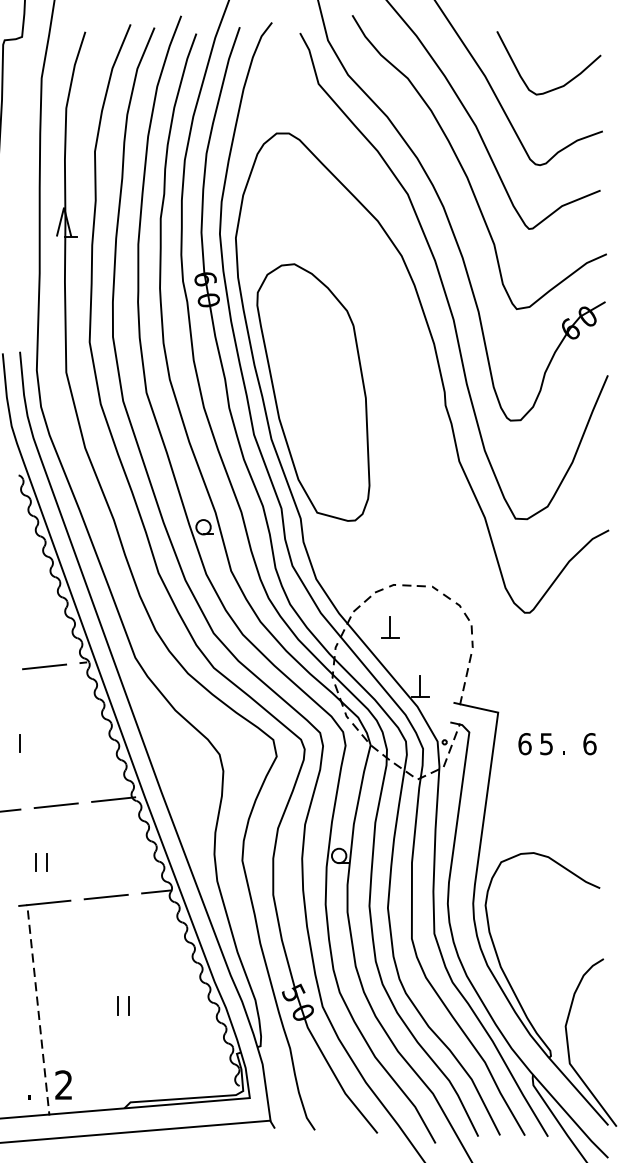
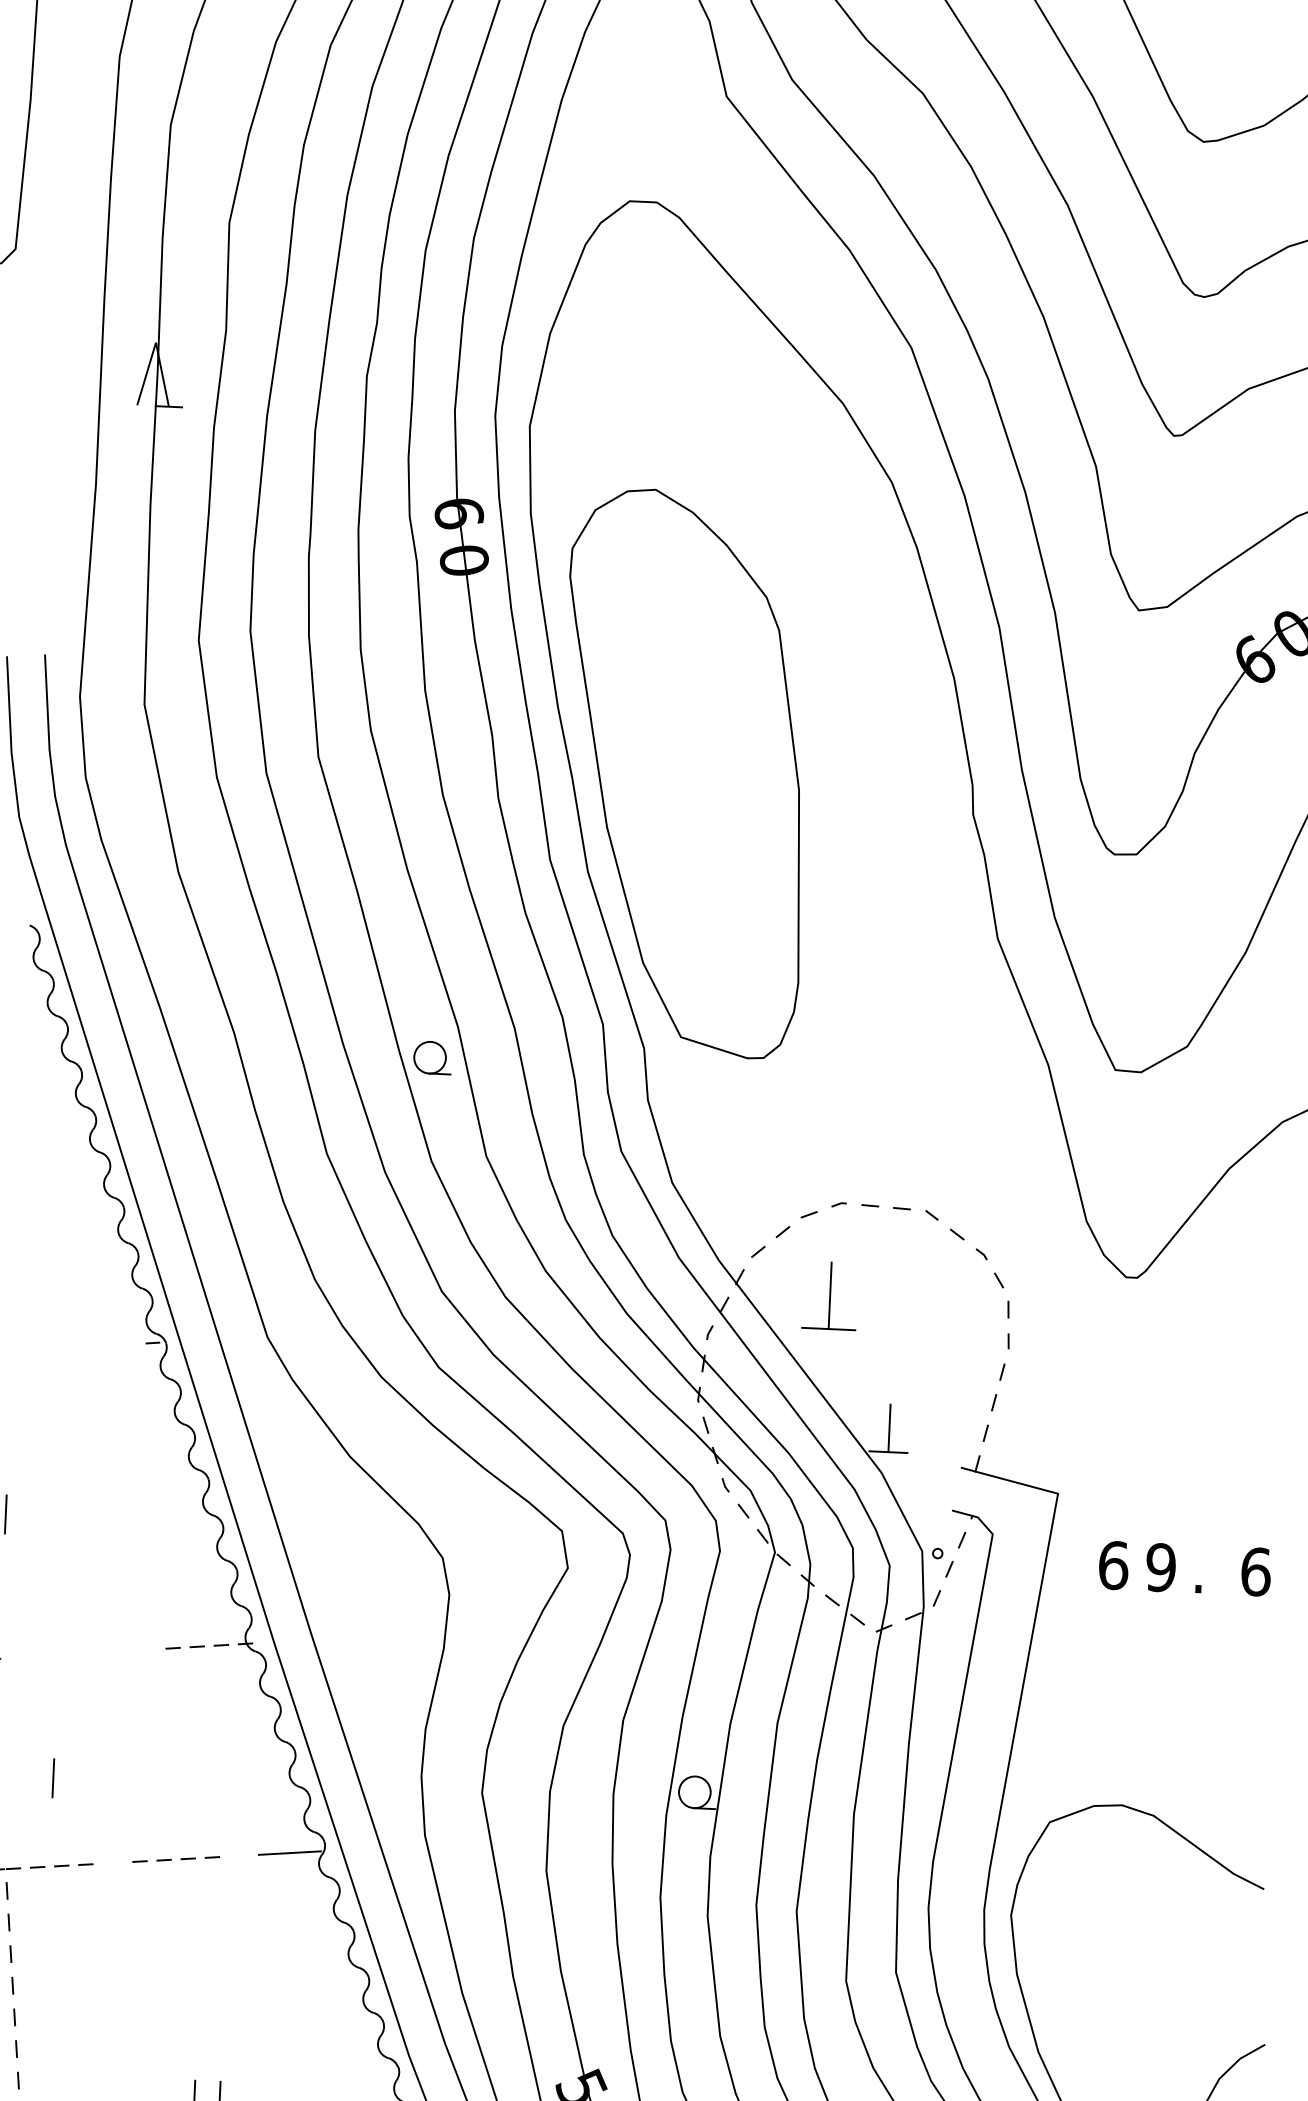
part: (390, 627) -> (830, 1296), size x1.4
line: (44, 666) -> (67, 1347), removed
text: (546, 743) -> (1160, 1566), 5 -> 9
line: (113, 799) -> (205, 1645), solid -> dashed
line: (55, 805) -> (77, 1653), removed
line: (35, 862) -> (28, 1776), removed
line: (106, 897) -> (180, 1860), solid -> dashed
line: (48, 902) -> (52, 1865), solid -> dashed

